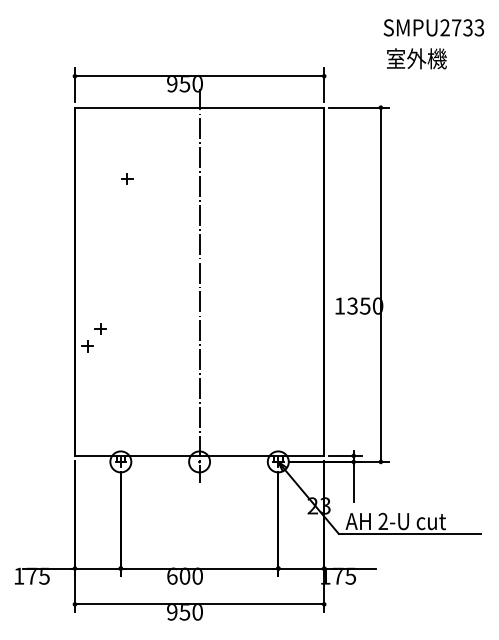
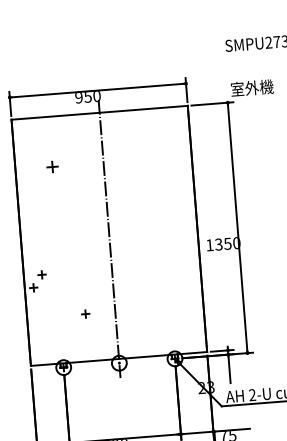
text: (416, 58) -> (251, 87), moved
part: (127, 178) -> (52, 166), size x1.4
part: (157, 388) -> (85, 313), added

